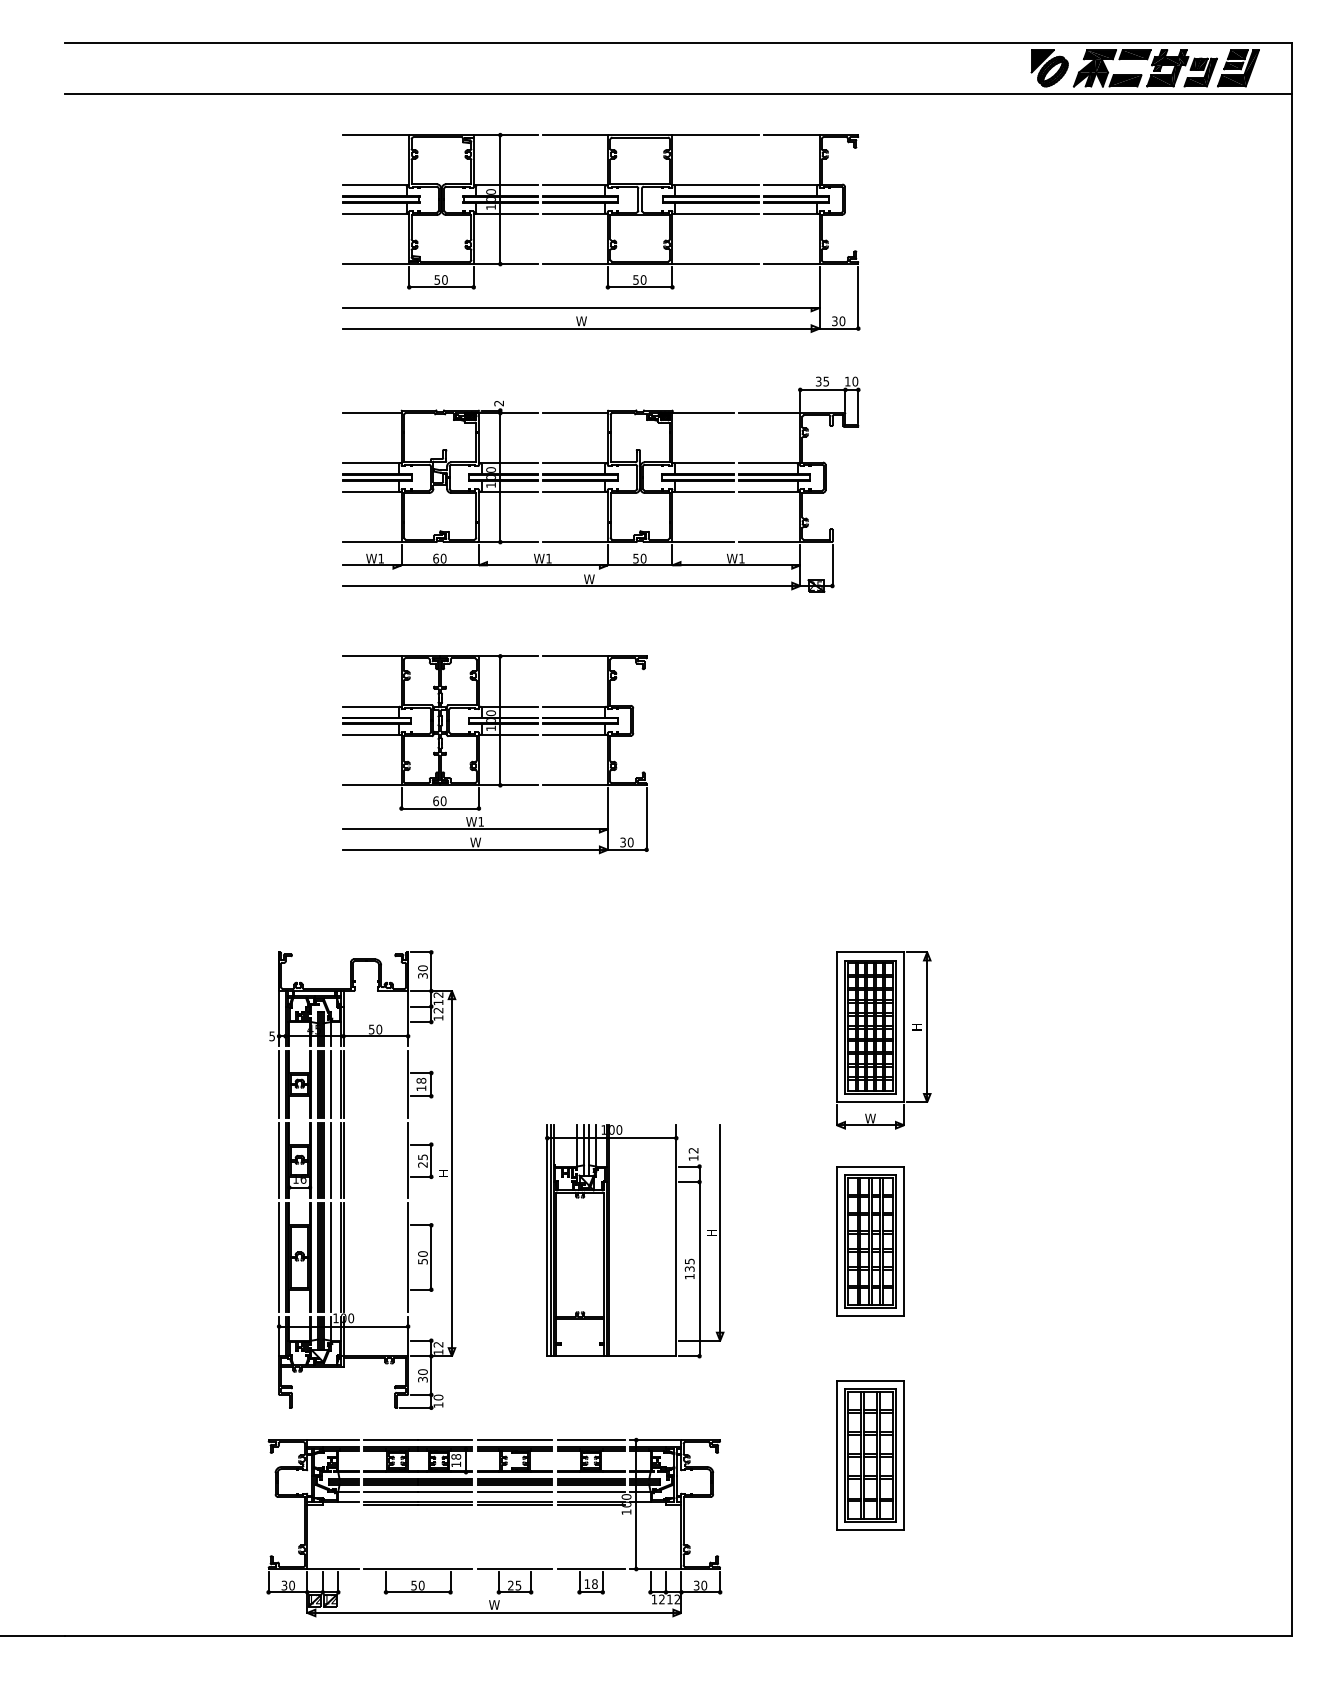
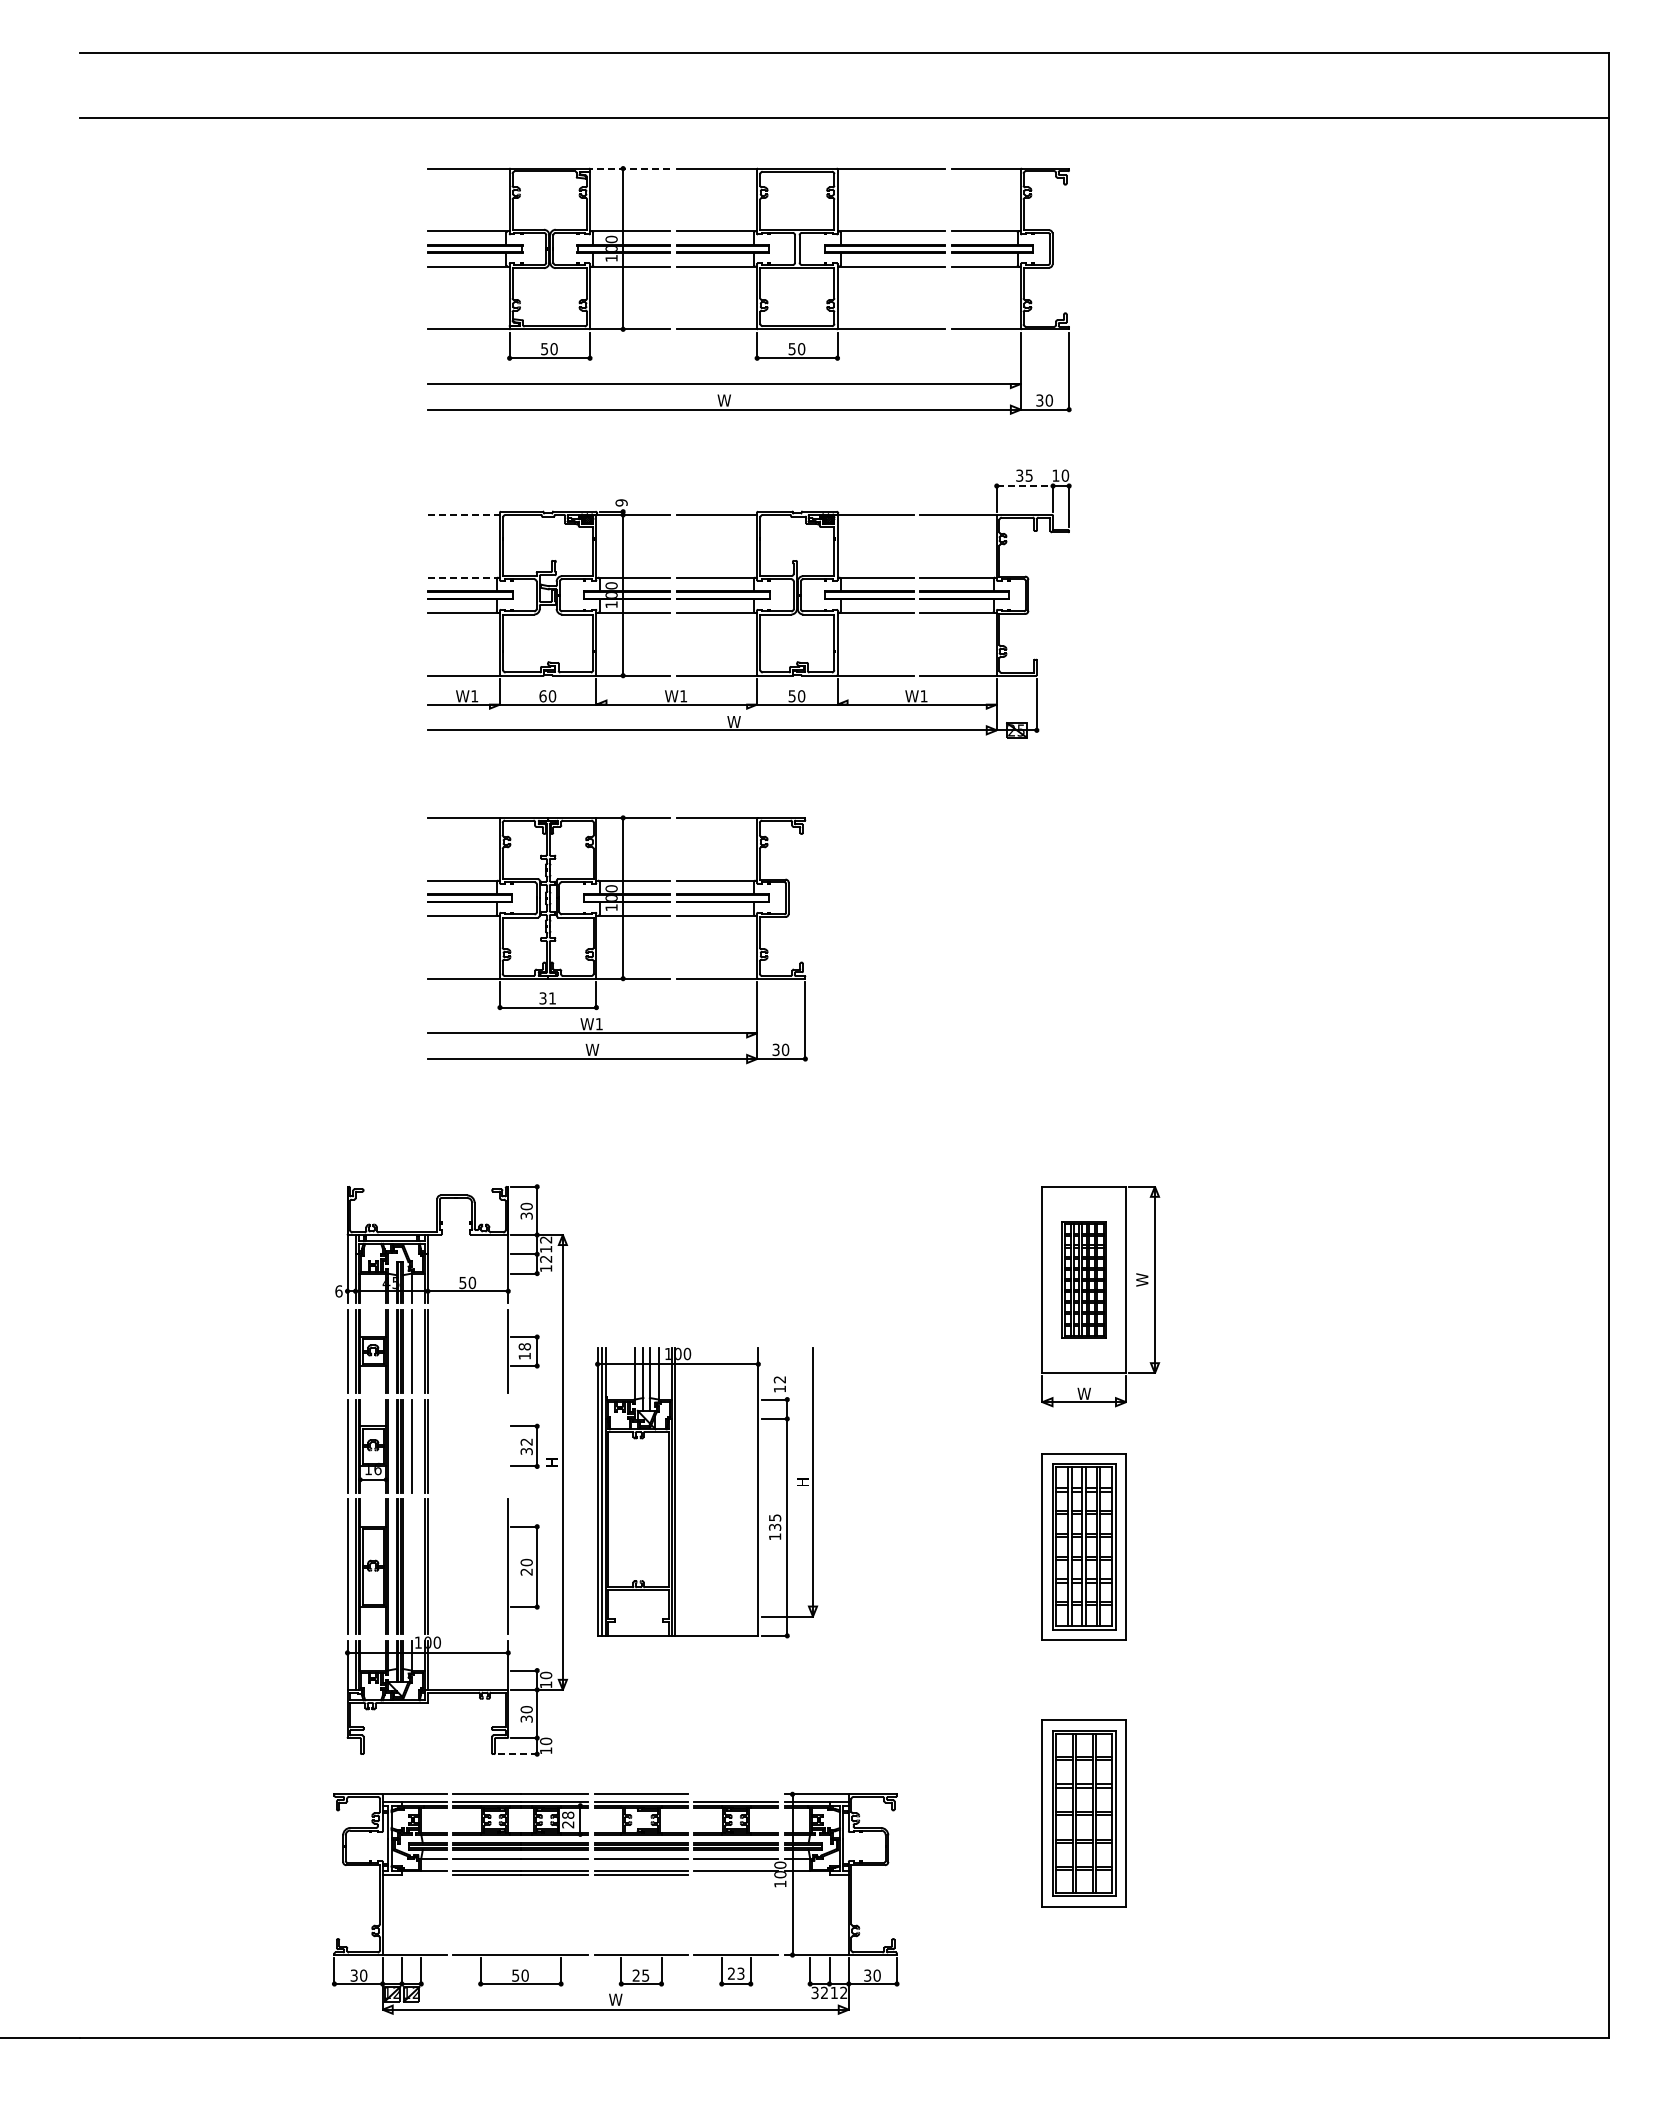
part: (1151, 65) -> (1434, 82), removed
line: (505, 135) -> (629, 168), solid -> dashed
line: (823, 390) -> (1025, 486), solid -> dashed
text: (499, 403) -> (621, 502), 2 -> 9
line: (373, 412) -> (464, 514), solid -> dashed
line: (373, 463) -> (464, 577), solid -> dashed
text: (439, 801) -> (547, 998), 60 -> 31
part: (870, 1026) -> (1084, 1279), size x0.7
text: (917, 1026) -> (1142, 1279), H -> W
text: (271, 1036) -> (338, 1291), 5 -> 6
line: (408, 1160) -> (508, 1445), removed
text: (422, 1160) -> (526, 1446), 25 -> 32
part: (634, 1241) -> (706, 1492), moved
line: (330, 1257) -> (411, 1566), removed
text: (422, 1261) -> (526, 1571), 50 -> 20
text: (438, 1344) -> (546, 1675), 12 -> 10
line: (415, 1408) -> (517, 1754), solid -> dashed
line: (591, 1440) -> (736, 1794), removed
text: (456, 1464) -> (568, 1824), 18 -> 28
line: (591, 1504) -> (736, 1874), removed
text: (591, 1583) -> (736, 1973), 18 -> 23
text: (653, 1599) -> (814, 1992), 12 -> 32

